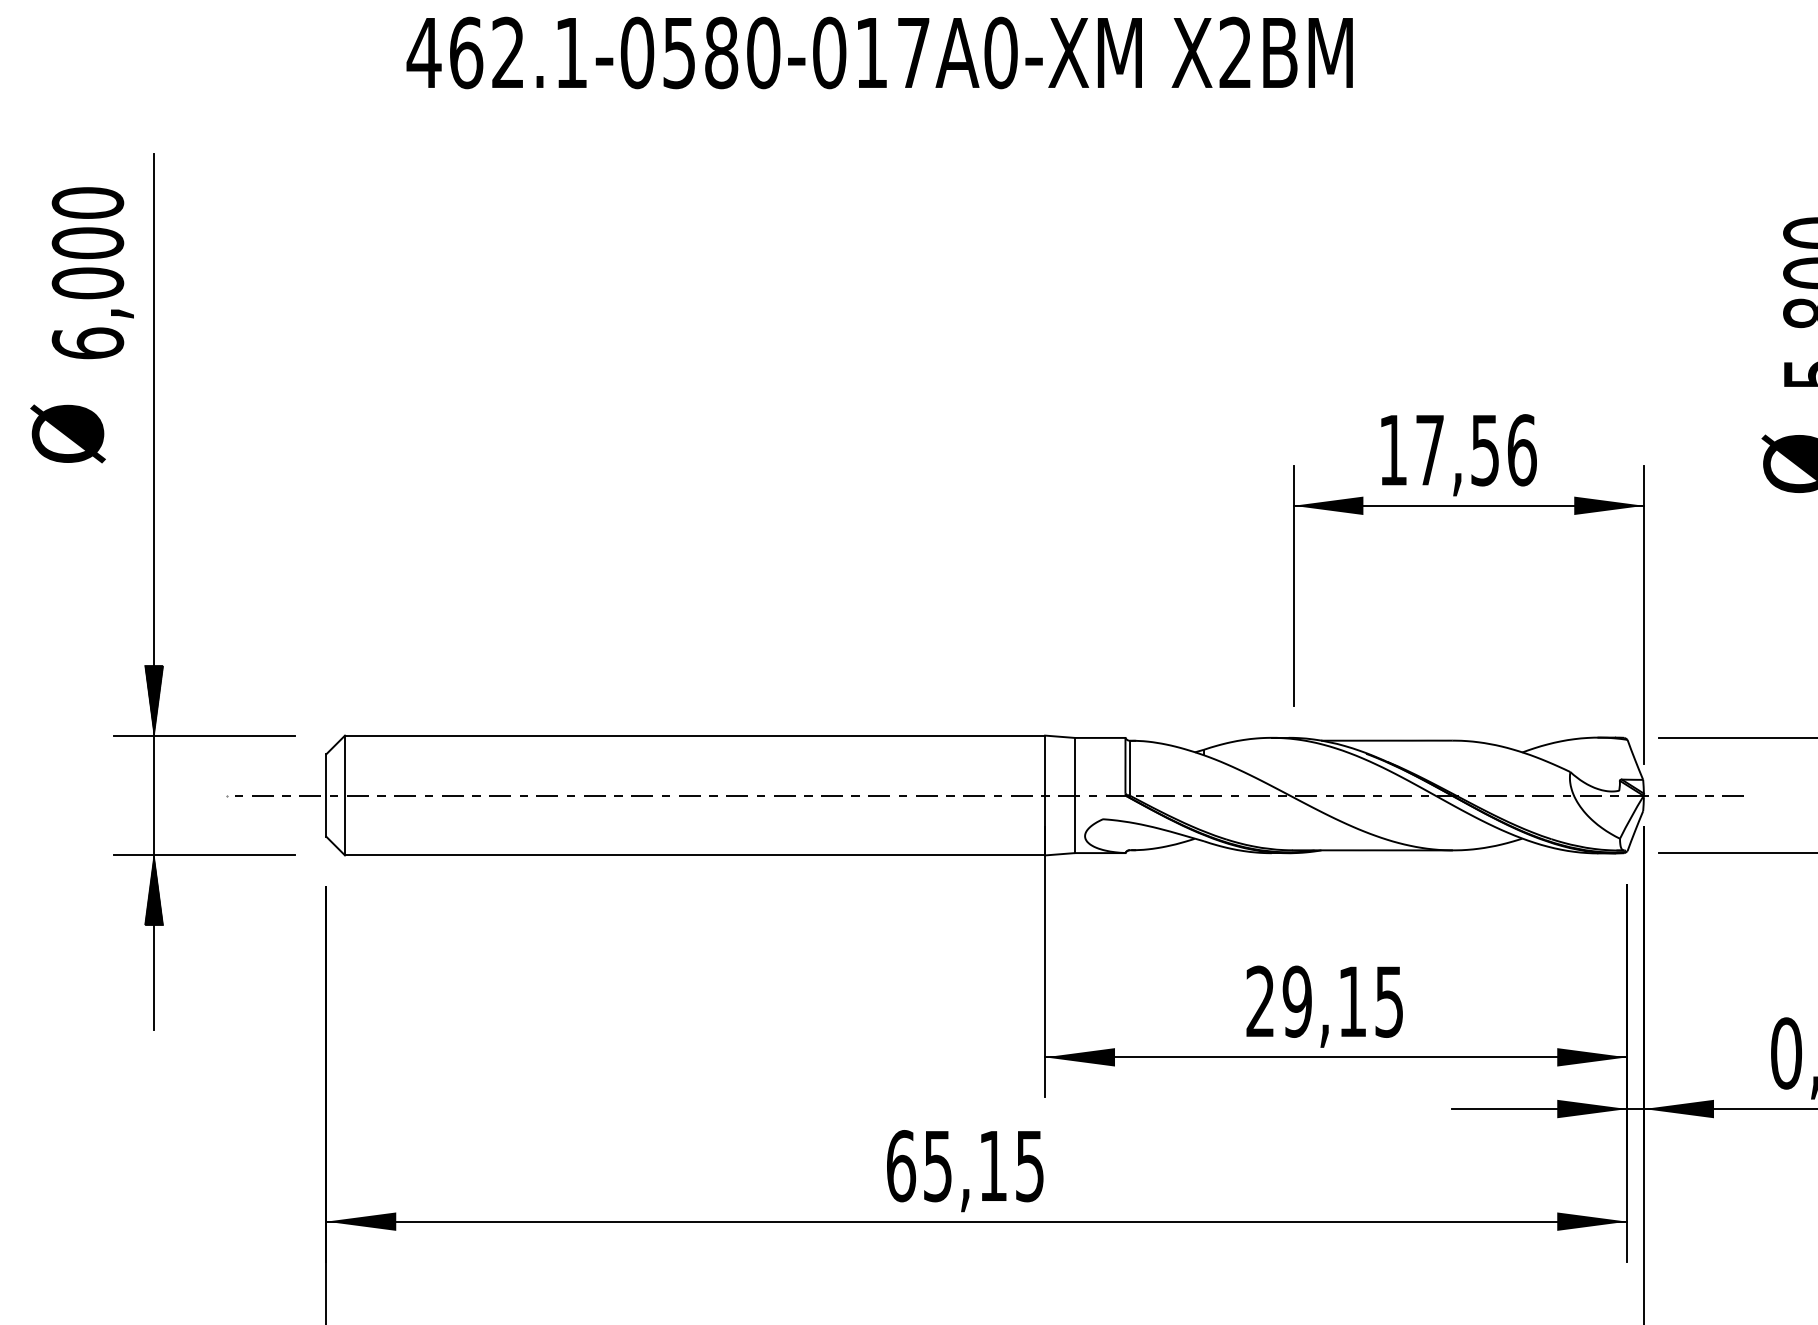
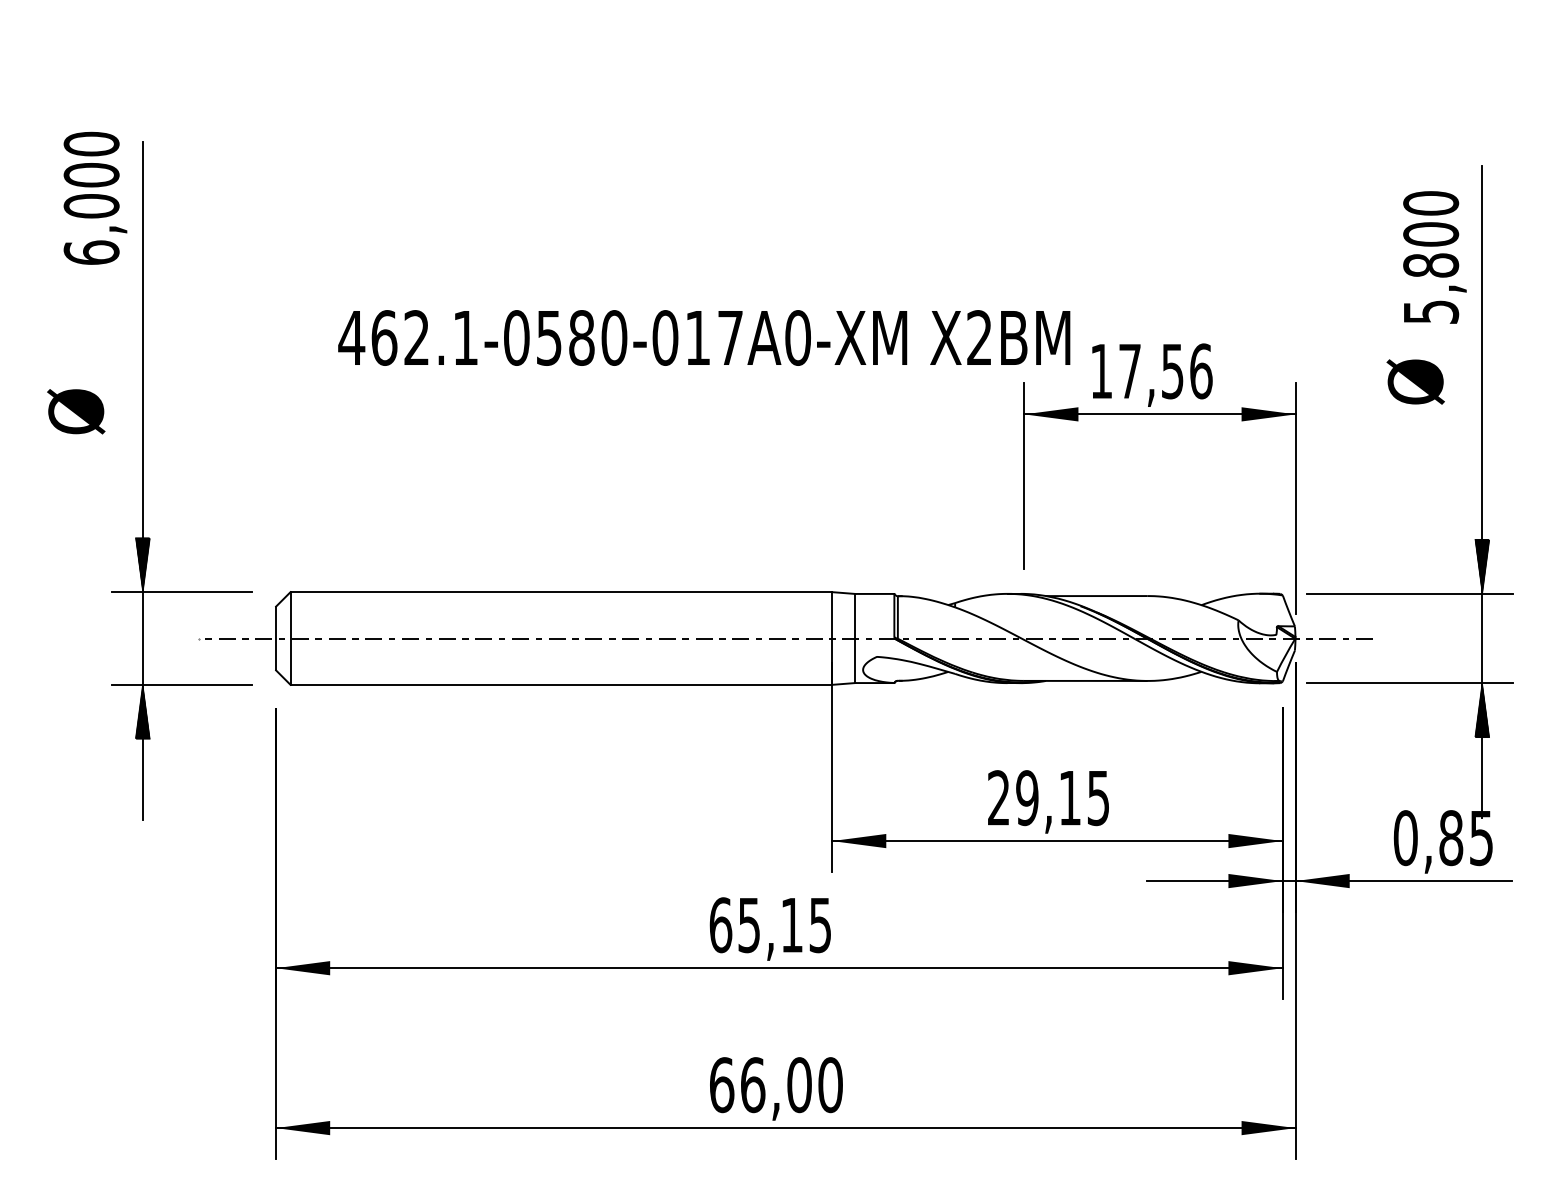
text: (880, 52) -> (704, 337), moved
text: (92, 272) -> (95, 197), moved
text: (68, 433) -> (76, 411), moved

